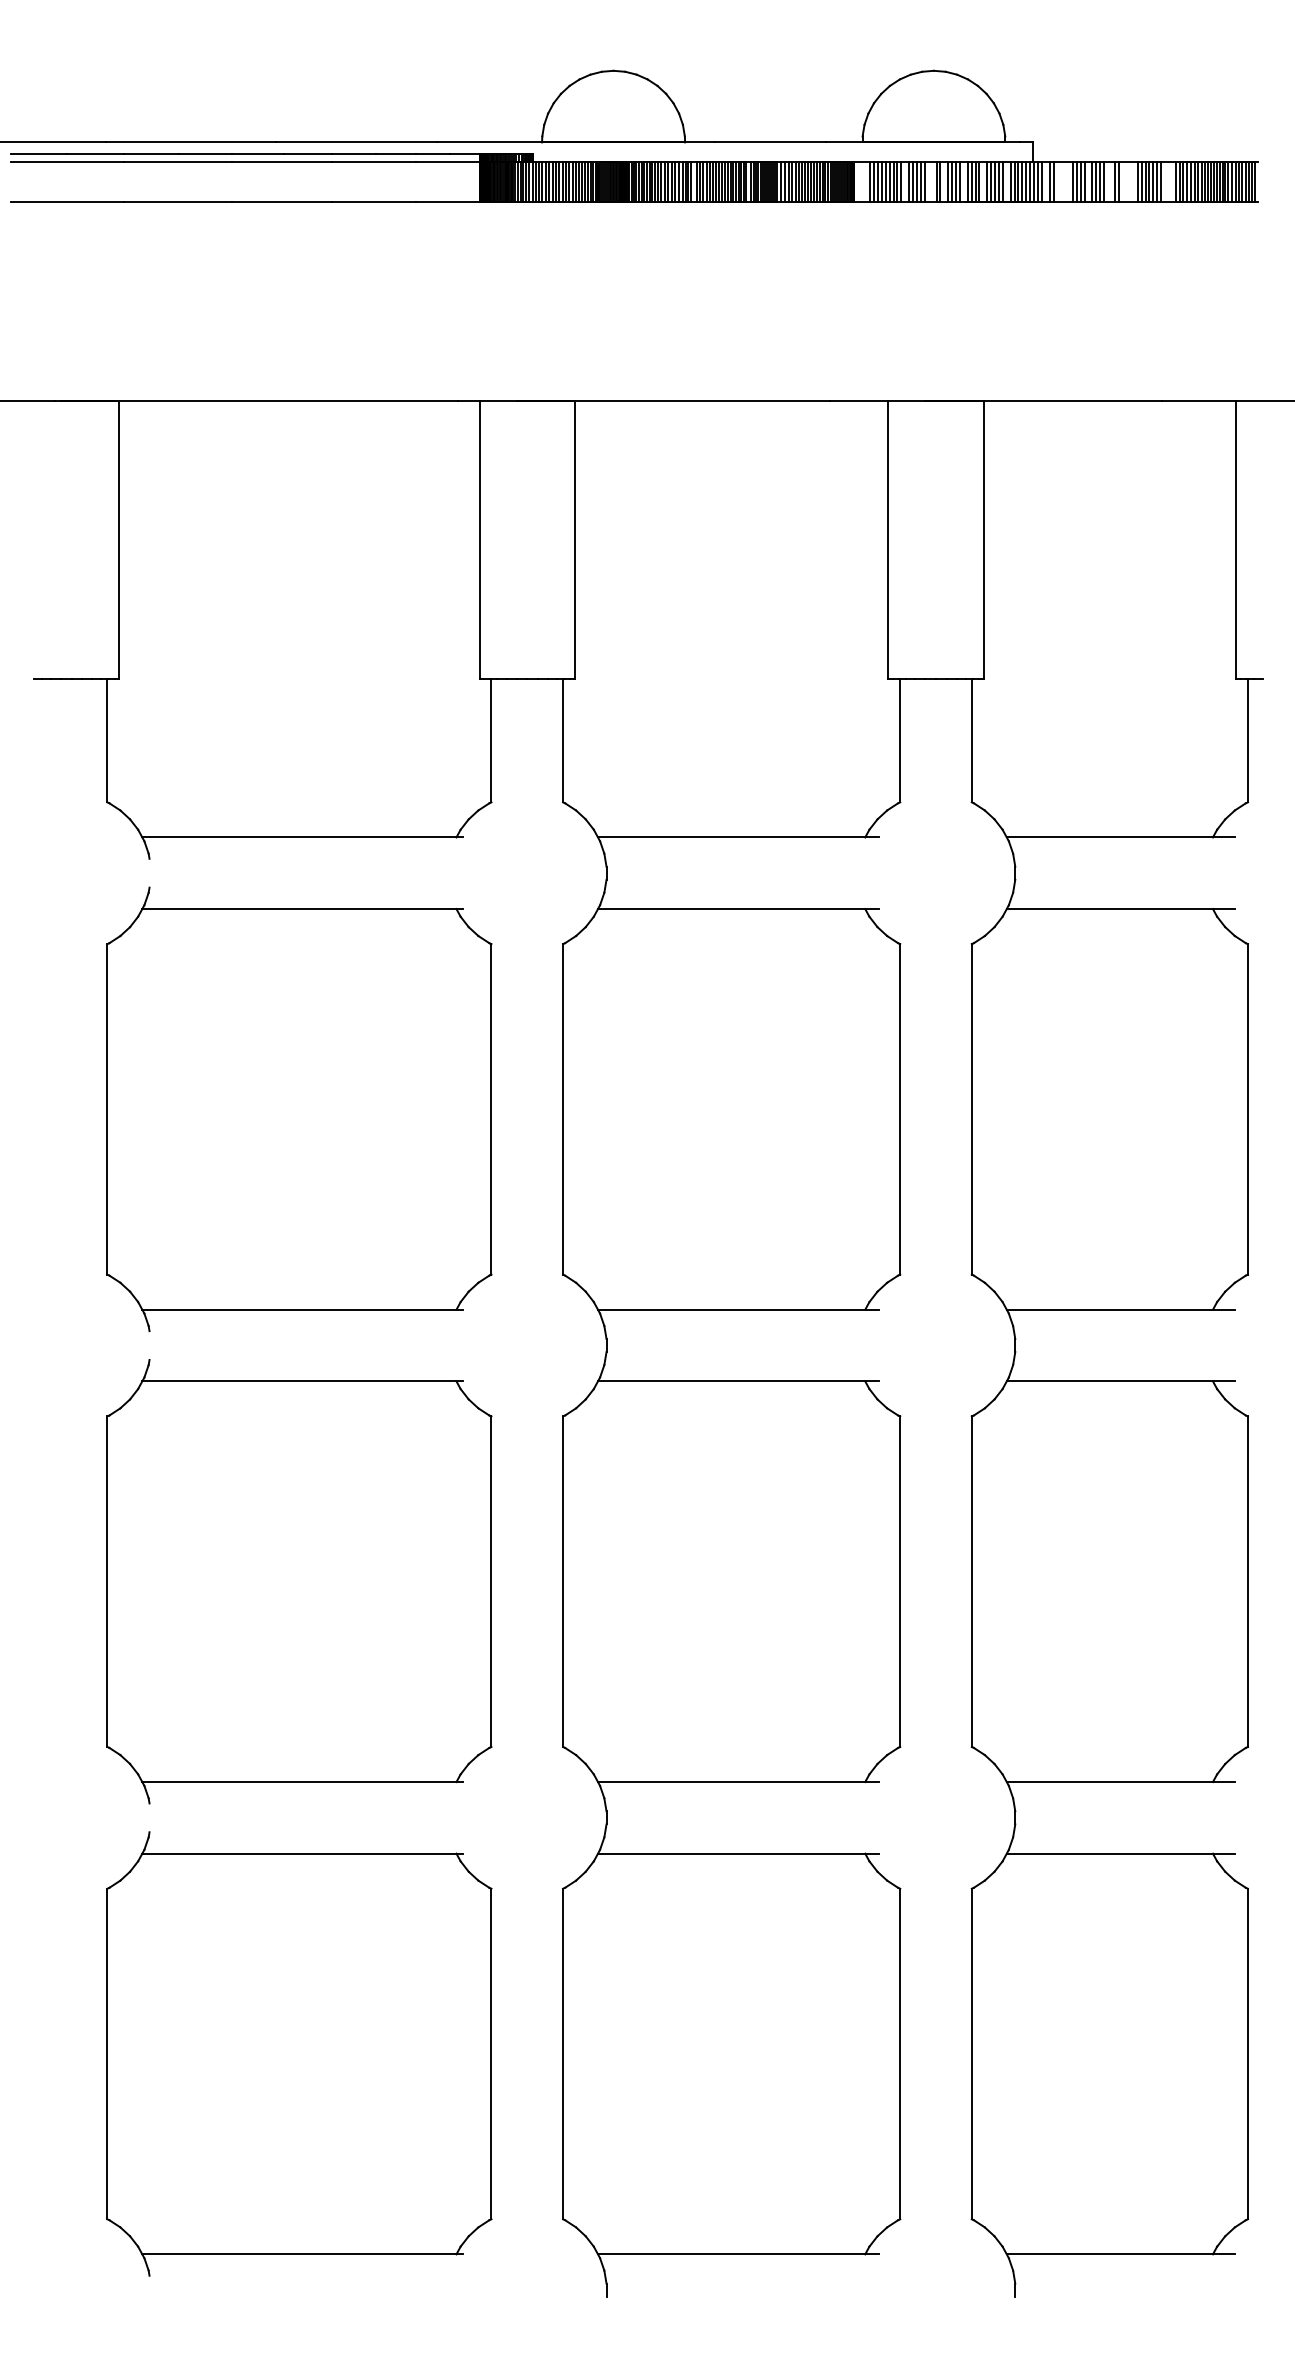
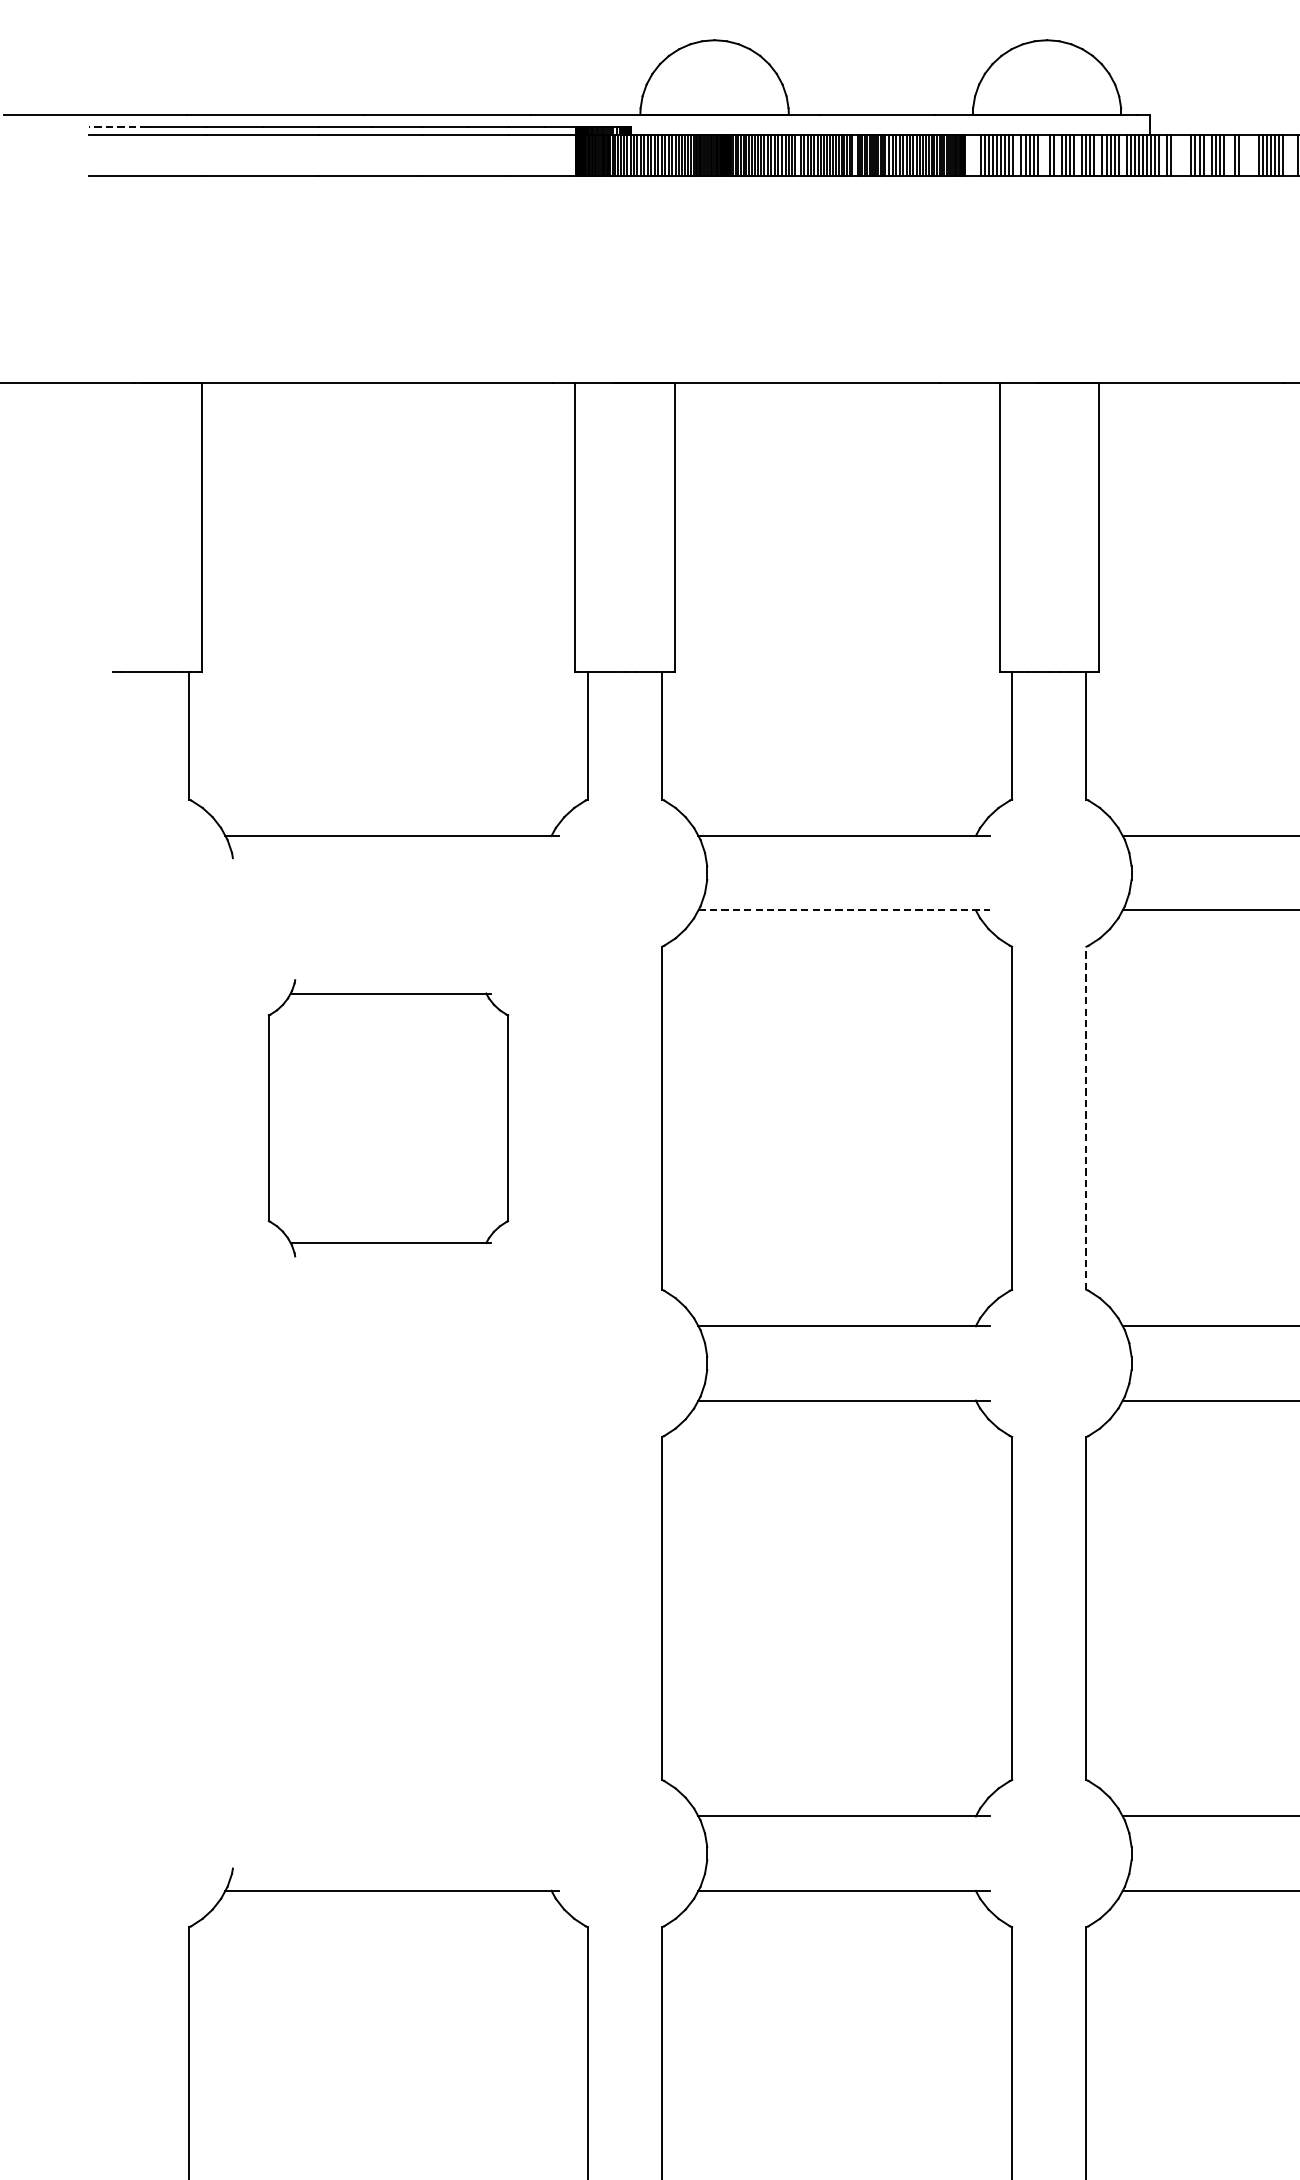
line: (38, 154) -> (117, 127), solid -> dashed
line: (738, 909) -> (844, 910), solid -> dashed
line: (971, 1108) -> (1086, 1117), solid -> dashed
part: (299, 1109) -> (388, 1118), size x0.6
part: (299, 1581) -> (388, 1608), removed

